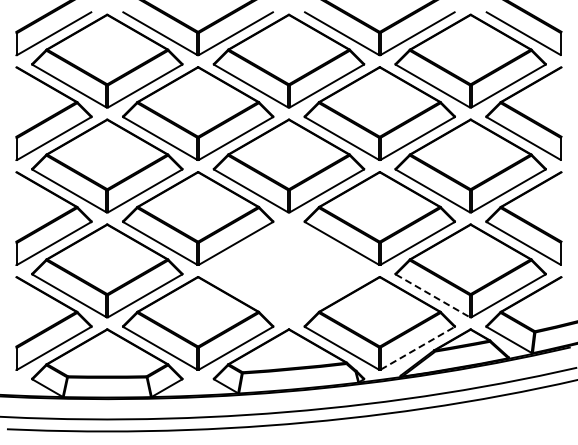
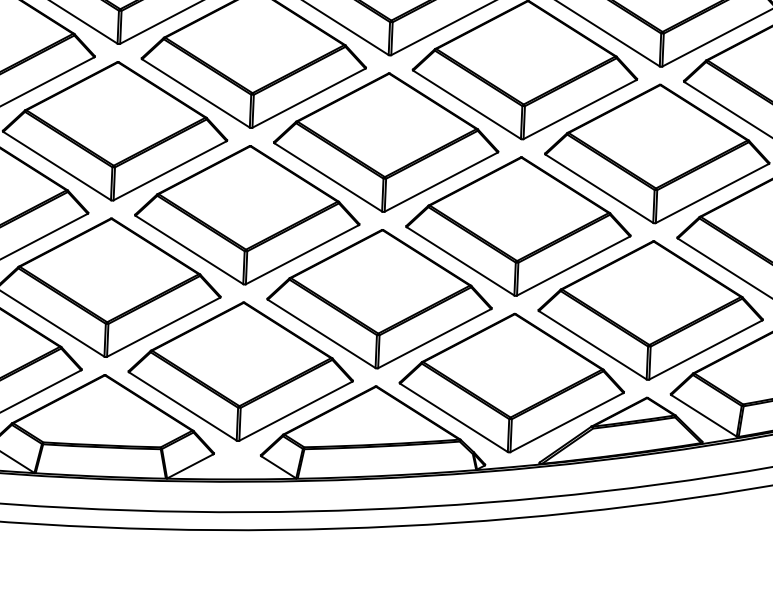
part: (288, 270) -> (379, 298), added
line: (432, 295) -> (592, 344), dashed -> solid
line: (417, 348) -> (566, 422), dashed -> solid

